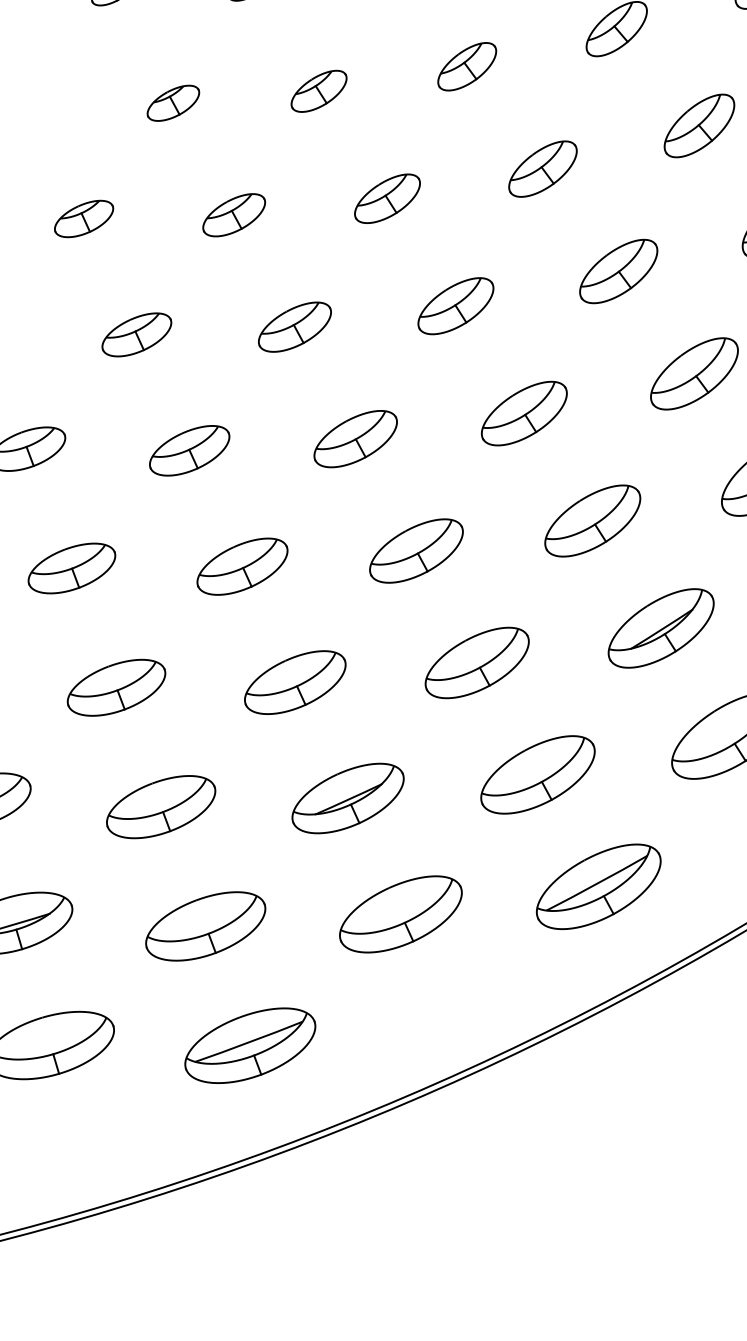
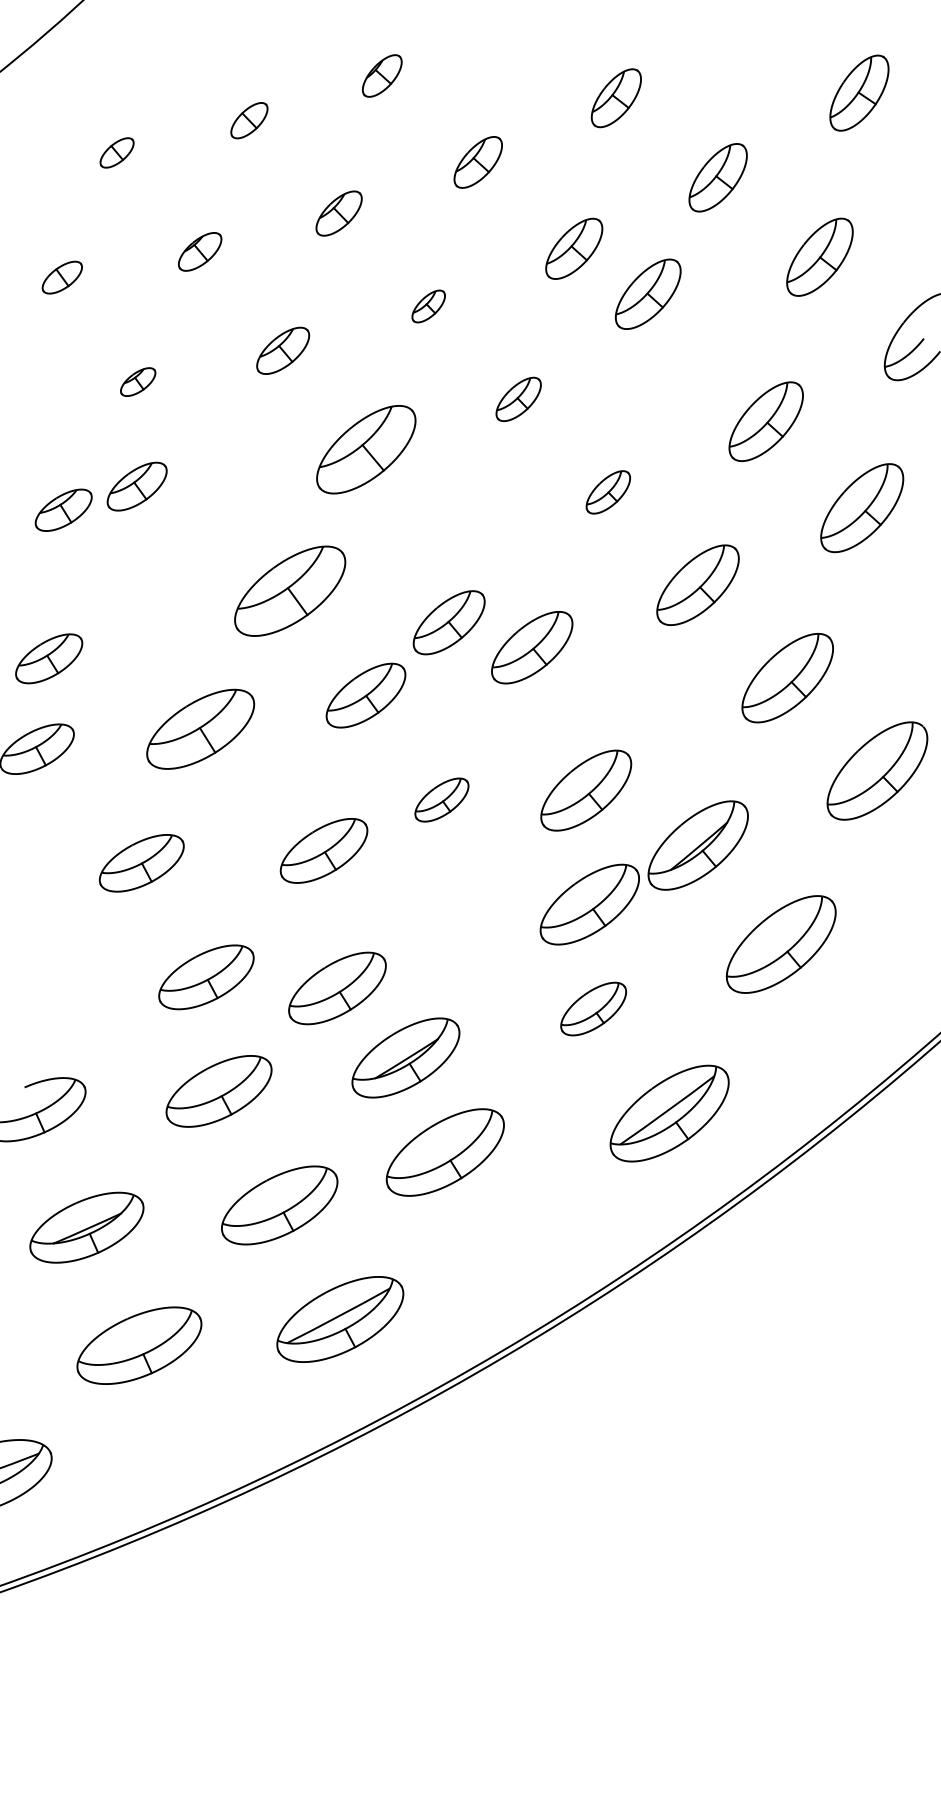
part: (466, 66) -> (428, 306), size x0.6
part: (172, 102) -> (137, 381), size x0.7
part: (699, 125) -> (648, 293), moved
part: (542, 169) -> (518, 399), size x0.7
part: (386, 198) -> (365, 449), size x1.6
part: (233, 214) -> (136, 486), moved
part: (618, 271) -> (608, 492), size x0.6
part: (455, 305) -> (448, 622), moved
part: (294, 326) -> (289, 590), size x1.6
part: (137, 334) -> (49, 658), moved
part: (189, 450) -> (200, 729), size x1.4
part: (593, 520) -> (586, 790), moved
part: (416, 550) -> (441, 799), size x0.6
part: (241, 566) -> (323, 850), moved
part: (71, 568) -> (141, 863), moved
part: (476, 662) -> (589, 904), moved
part: (295, 682) -> (337, 988), moved
part: (116, 687) -> (206, 977), moved
part: (537, 774) -> (593, 1008), size x0.6
part: (400, 914) -> (444, 1152), moved

